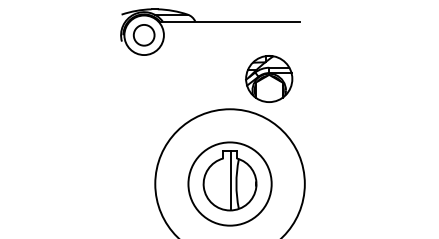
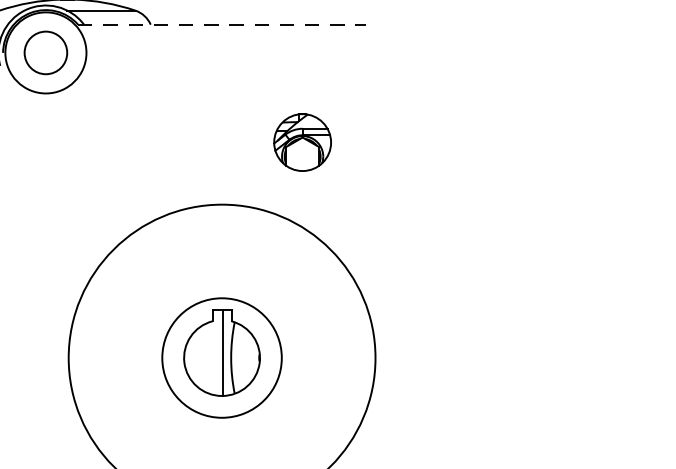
line: (230, 21) -> (222, 24), solid -> dashed
part: (269, 78) -> (302, 141), size x0.6
part: (229, 183) -> (220, 356), size x0.7

